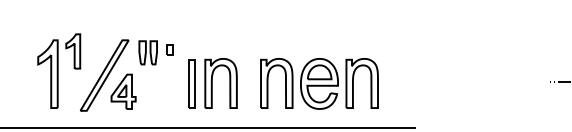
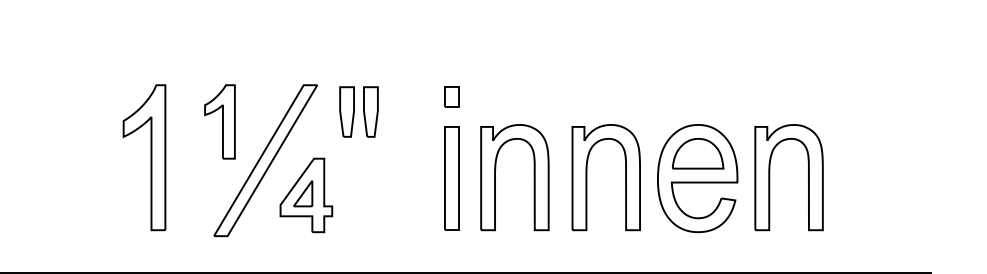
part: (169, 49) -> (451, 96), moved
part: (73, 51) -> (220, 122), moved
part: (319, 83) -> (697, 177), moved

